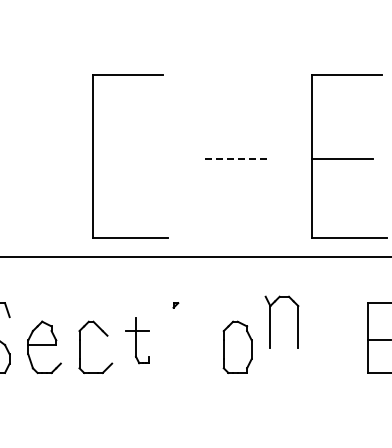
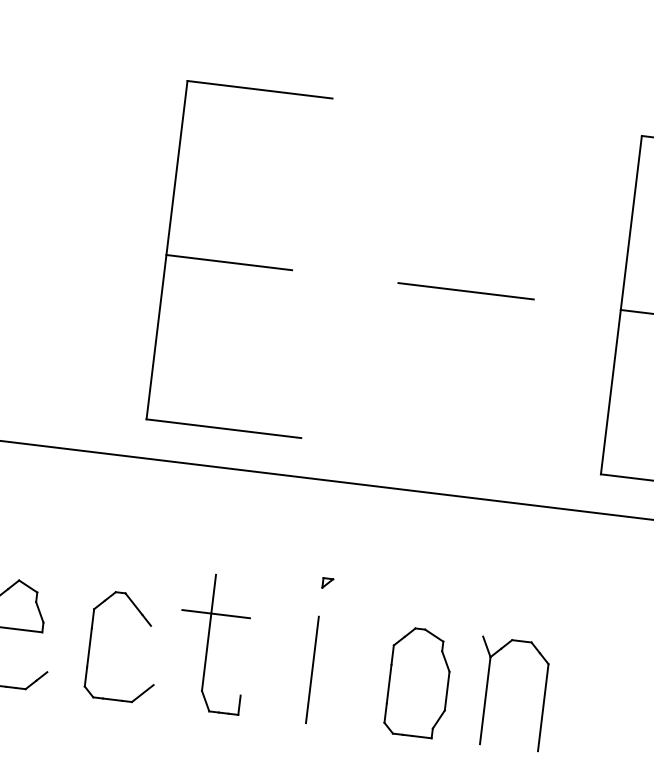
line: (123, 158) -> (228, 261), added
line: (237, 158) -> (465, 290), dashed -> solid
part: (175, 305) -> (326, 583), moved
part: (270, 321) -> (486, 689), moved
part: (137, 340) -> (212, 643), size x1.43
line: (186, 346) -> (312, 668), added

